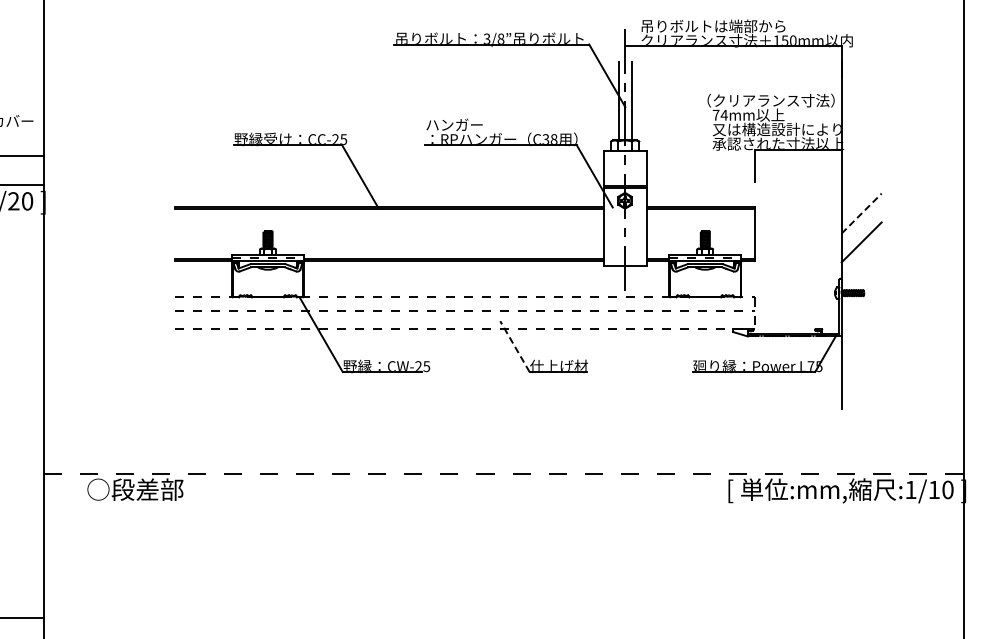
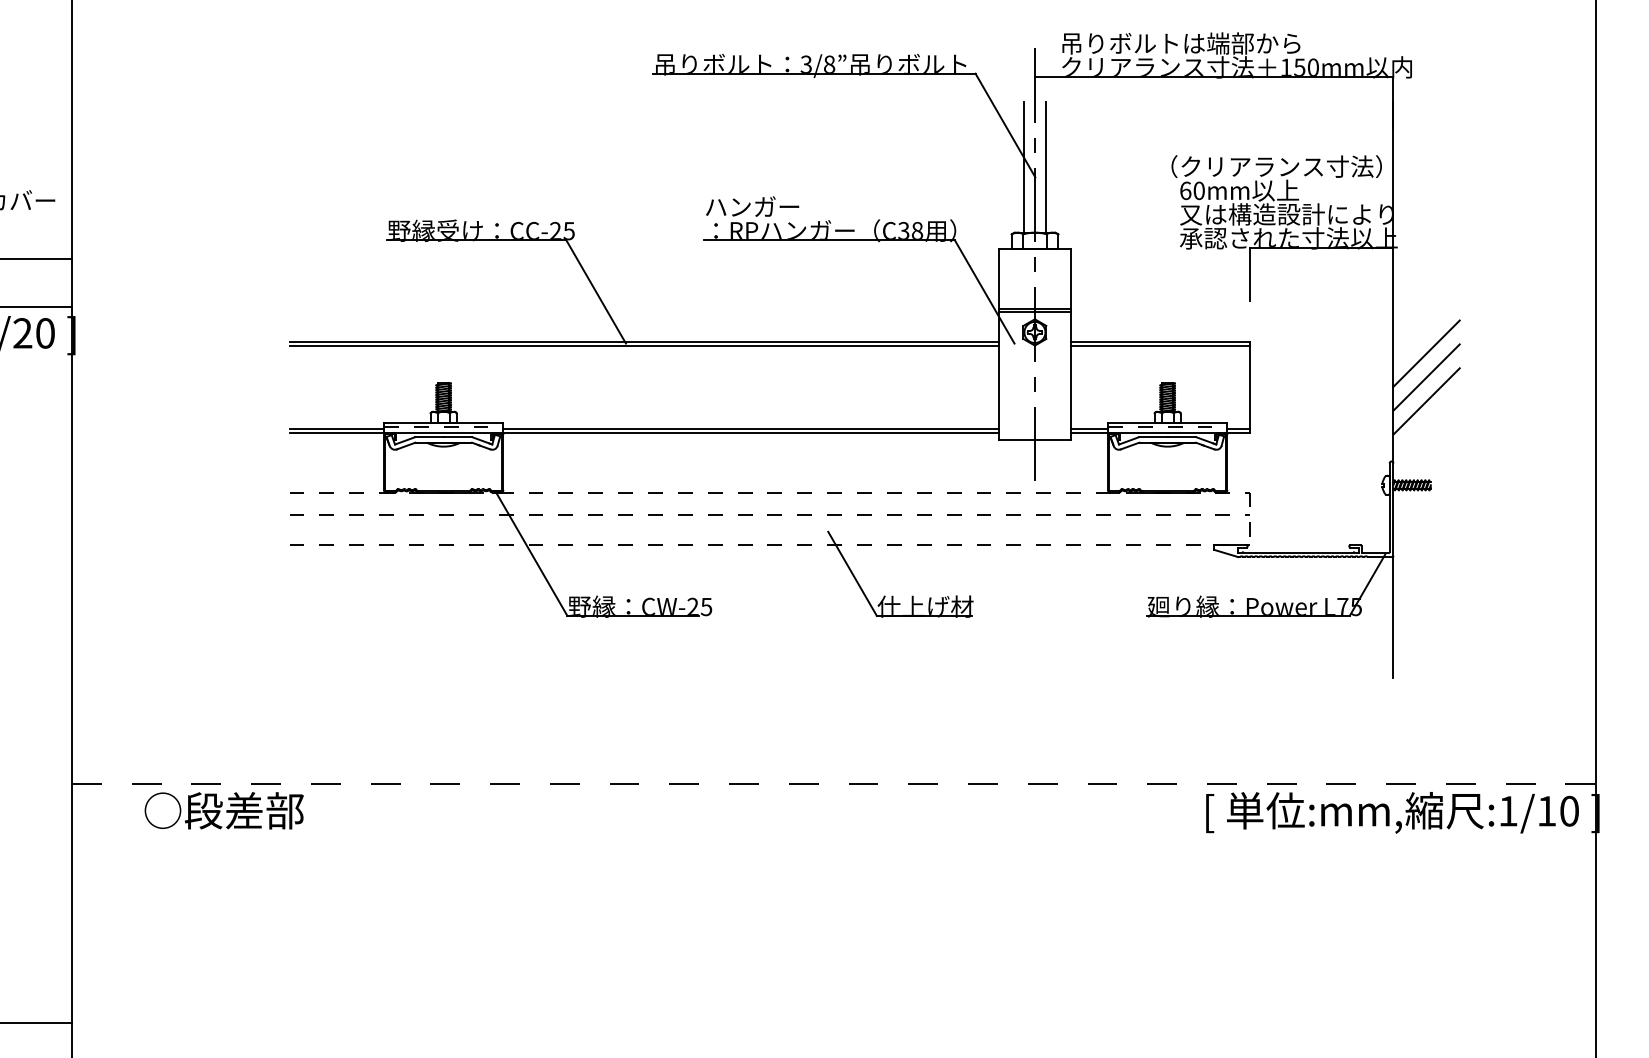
text: (719, 114) -> (1191, 189), 74mm -> 60mm
line: (861, 213) -> (1426, 353), dashed -> solid
line: (861, 228) -> (1426, 378), added
line: (514, 346) -> (851, 573), dashed -> solid

